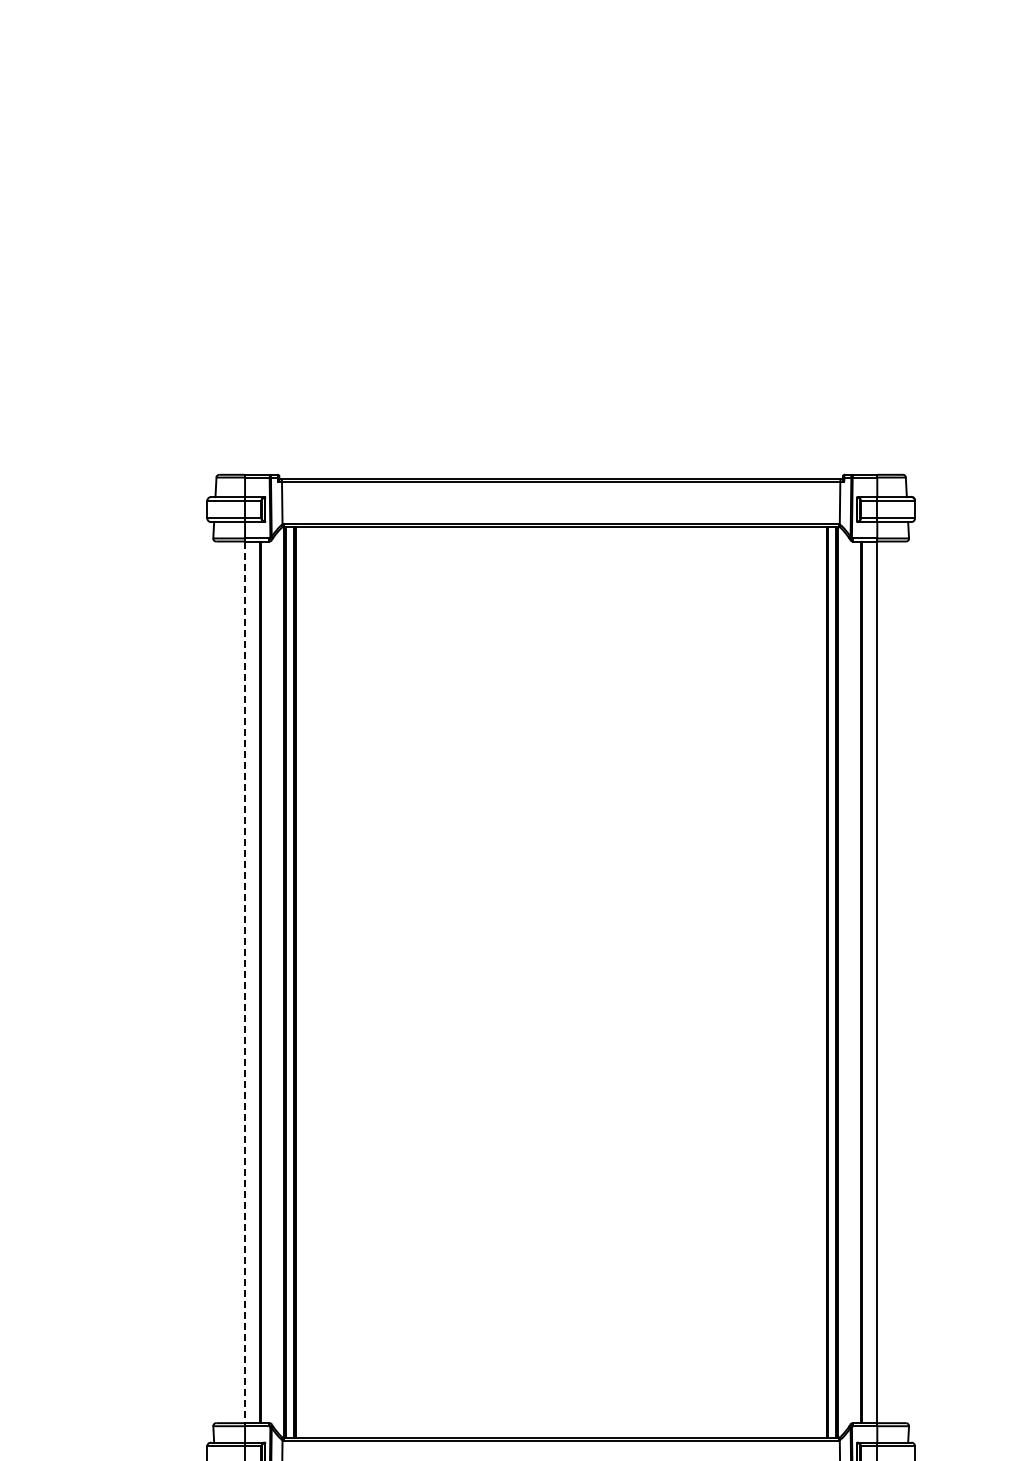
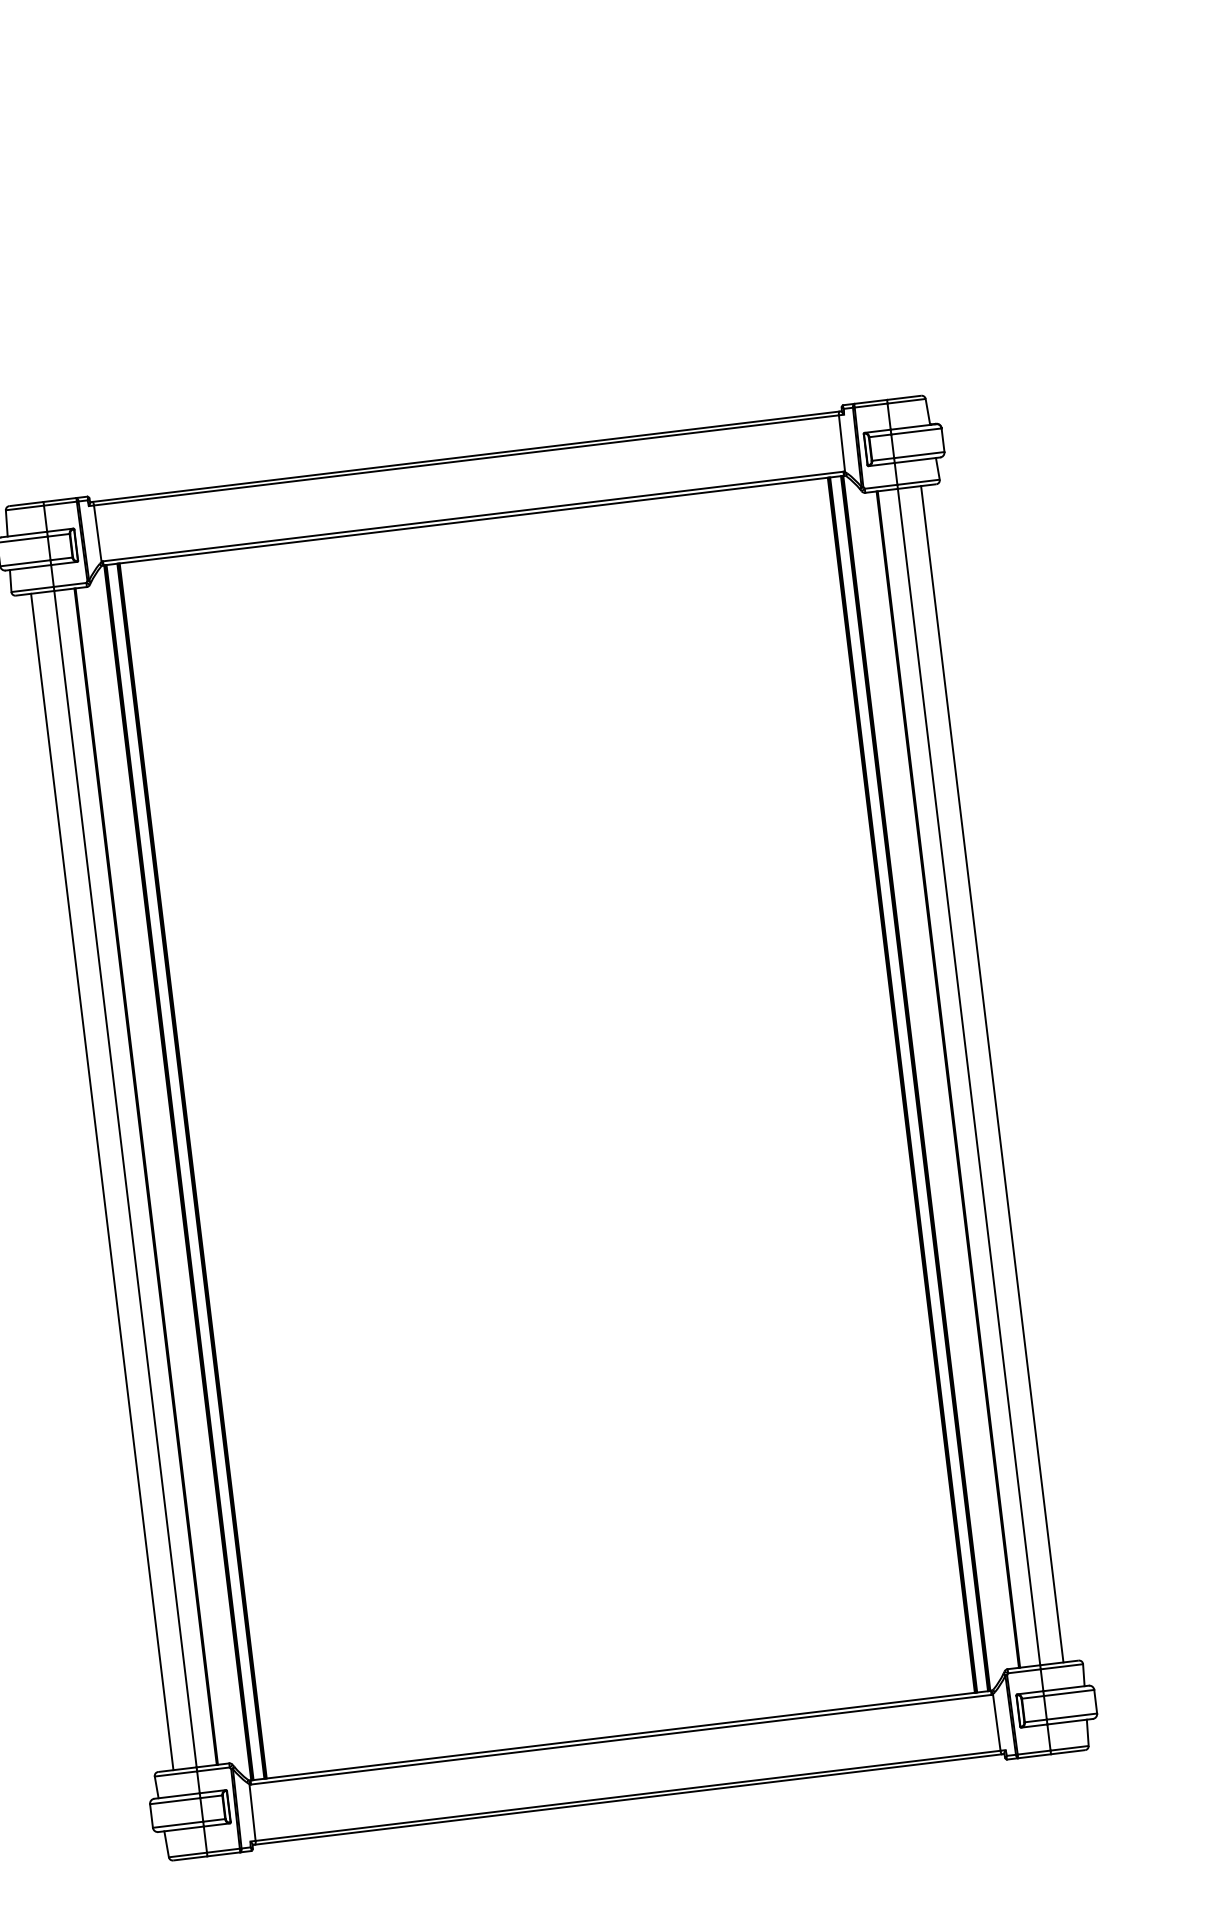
line: (227, 982) -> (102, 1182), added
line: (245, 982) -> (126, 1179), dashed -> solid
line: (894, 982) -> (992, 1074), added

